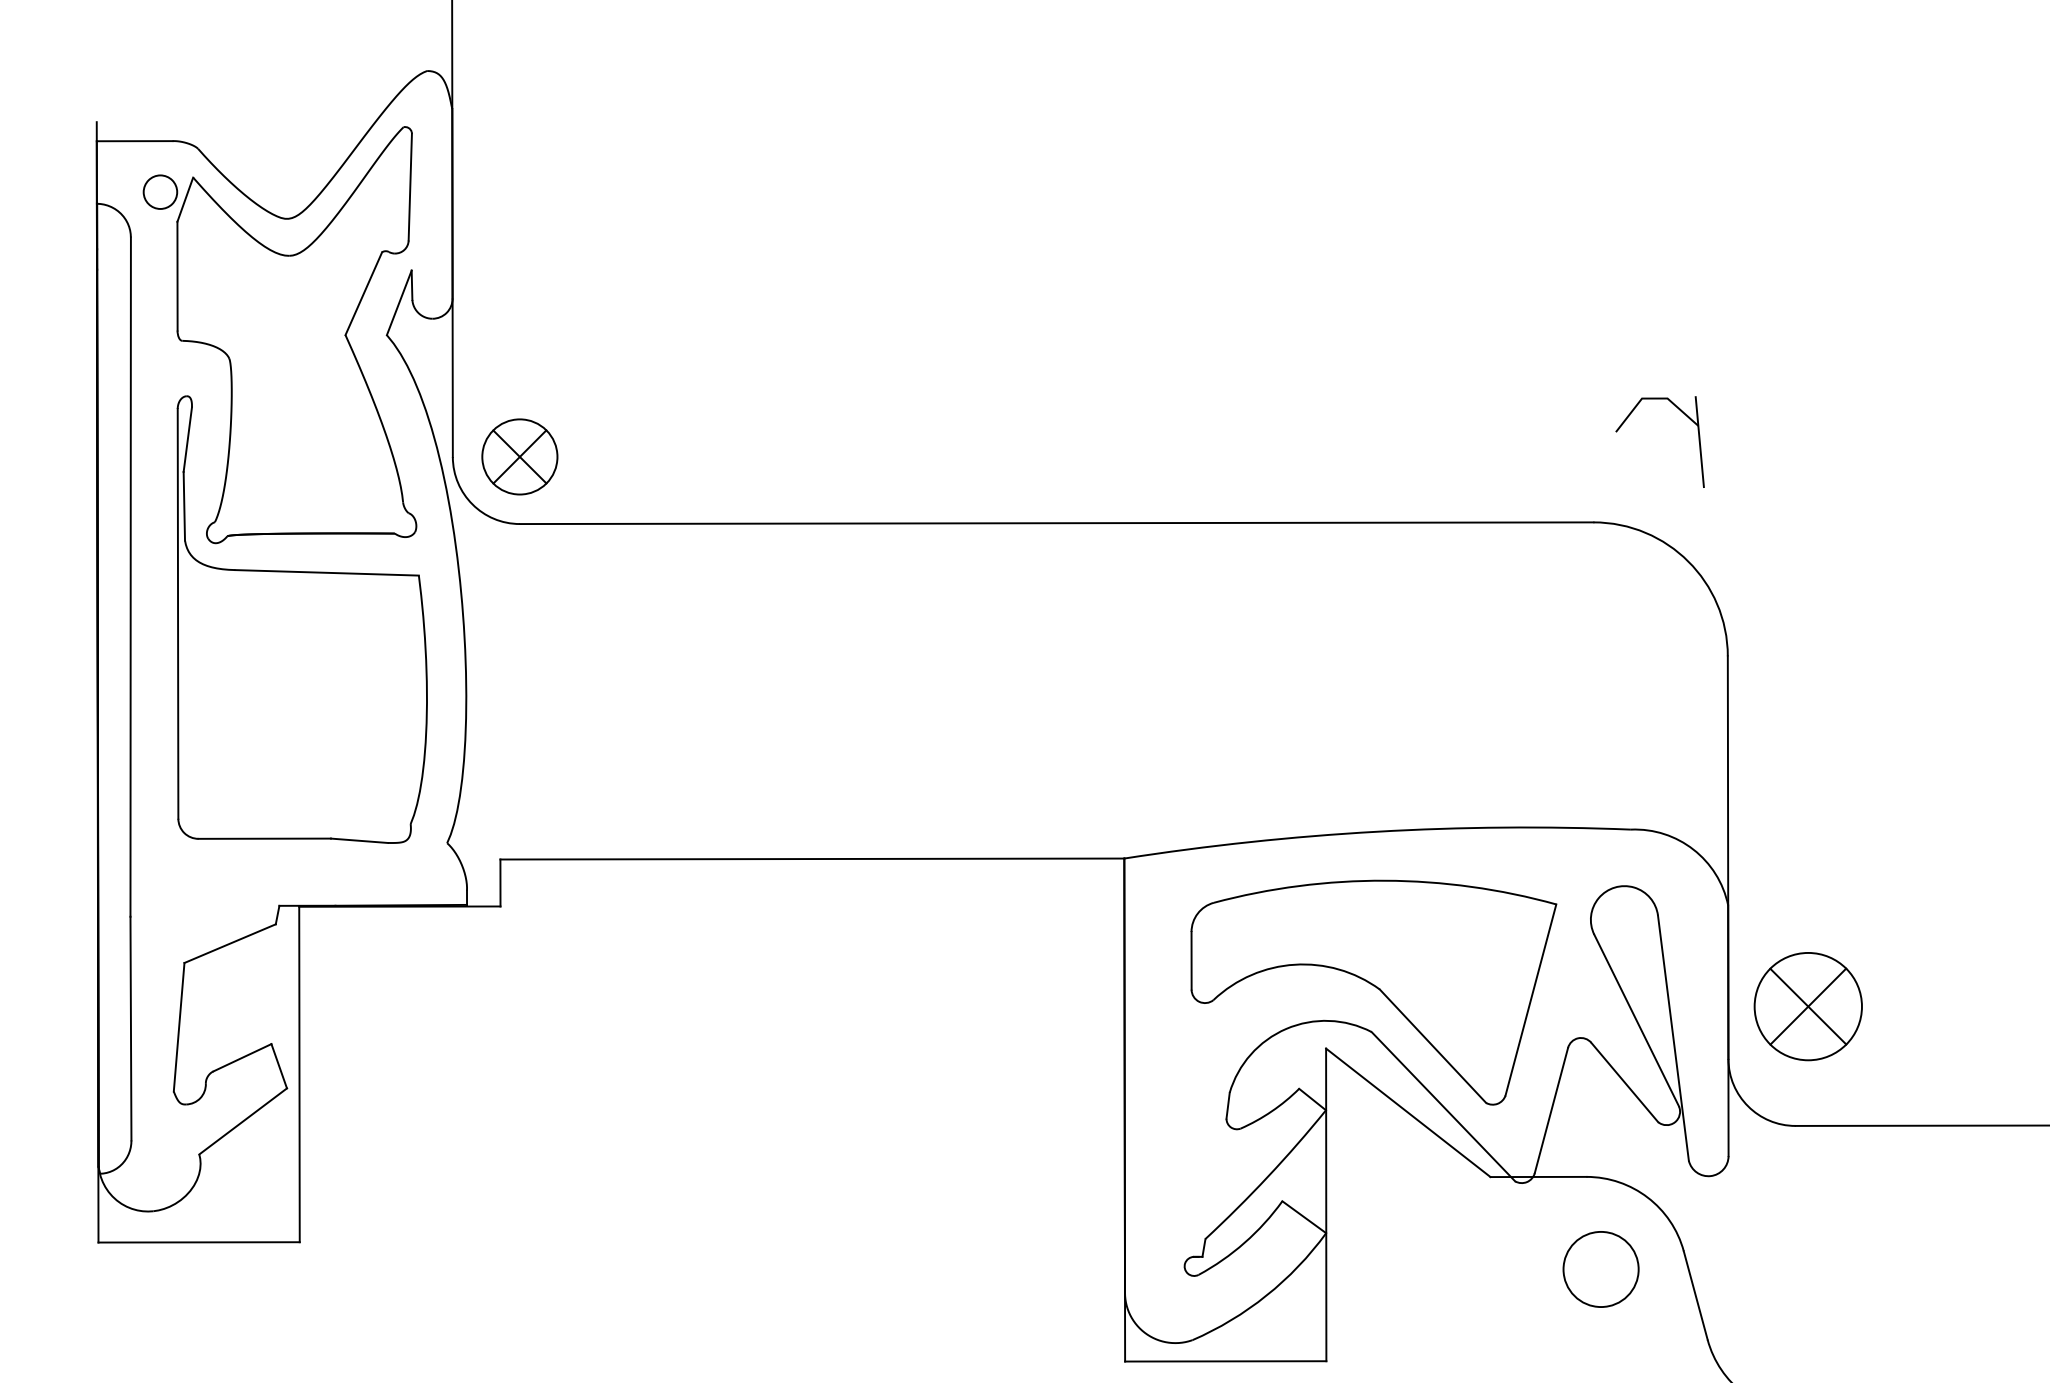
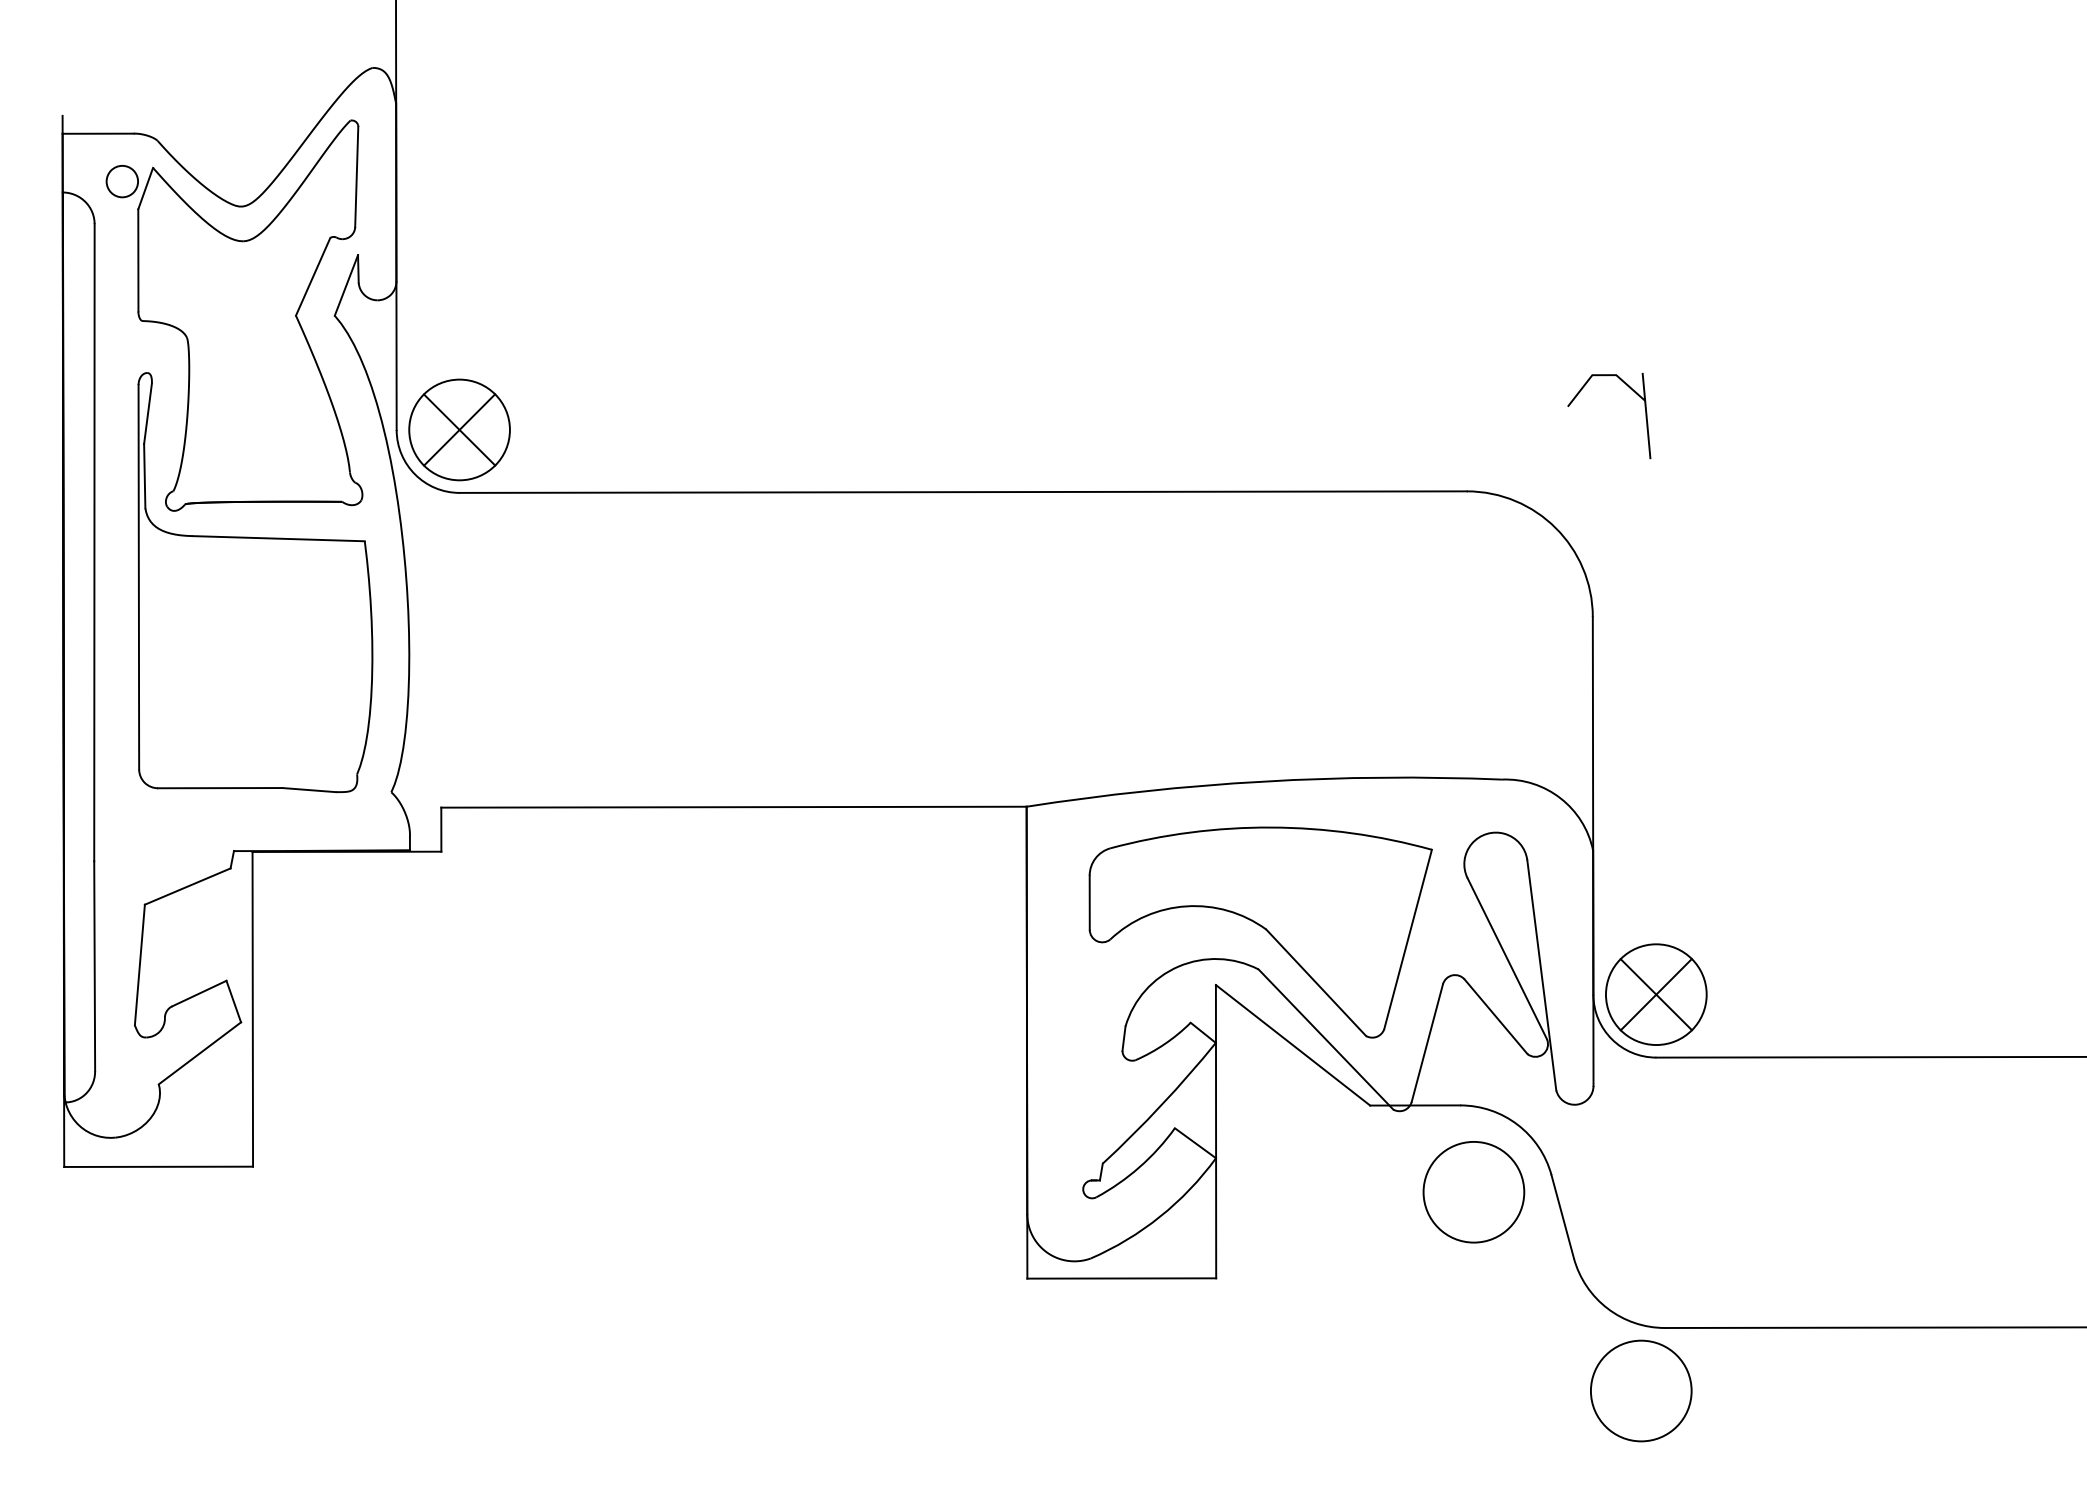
part: (1682, 413) -> (1630, 389), moved
part: (519, 456) -> (459, 429), size x1.43
part: (1808, 1006) -> (1656, 994), moved
circle: (1600, 1268) -> (1473, 1191), size x1.43

